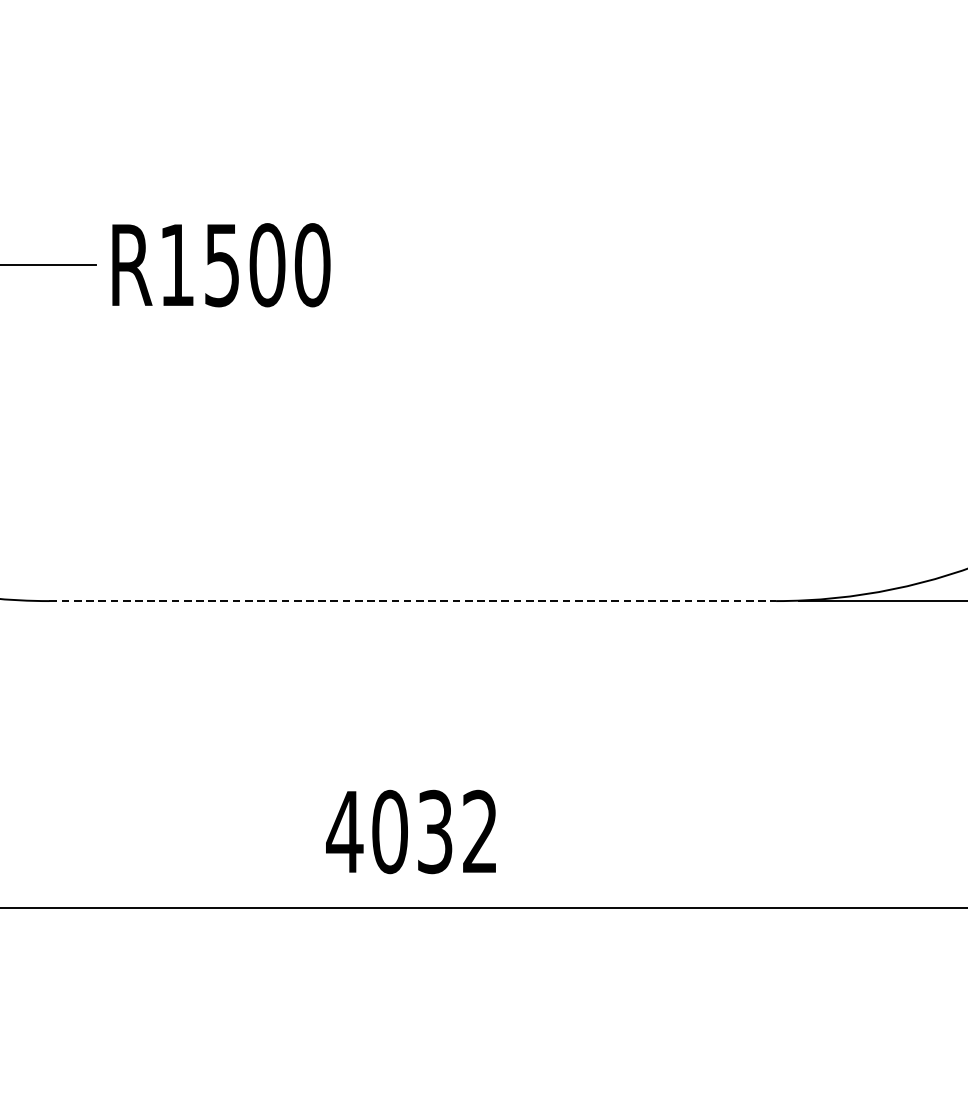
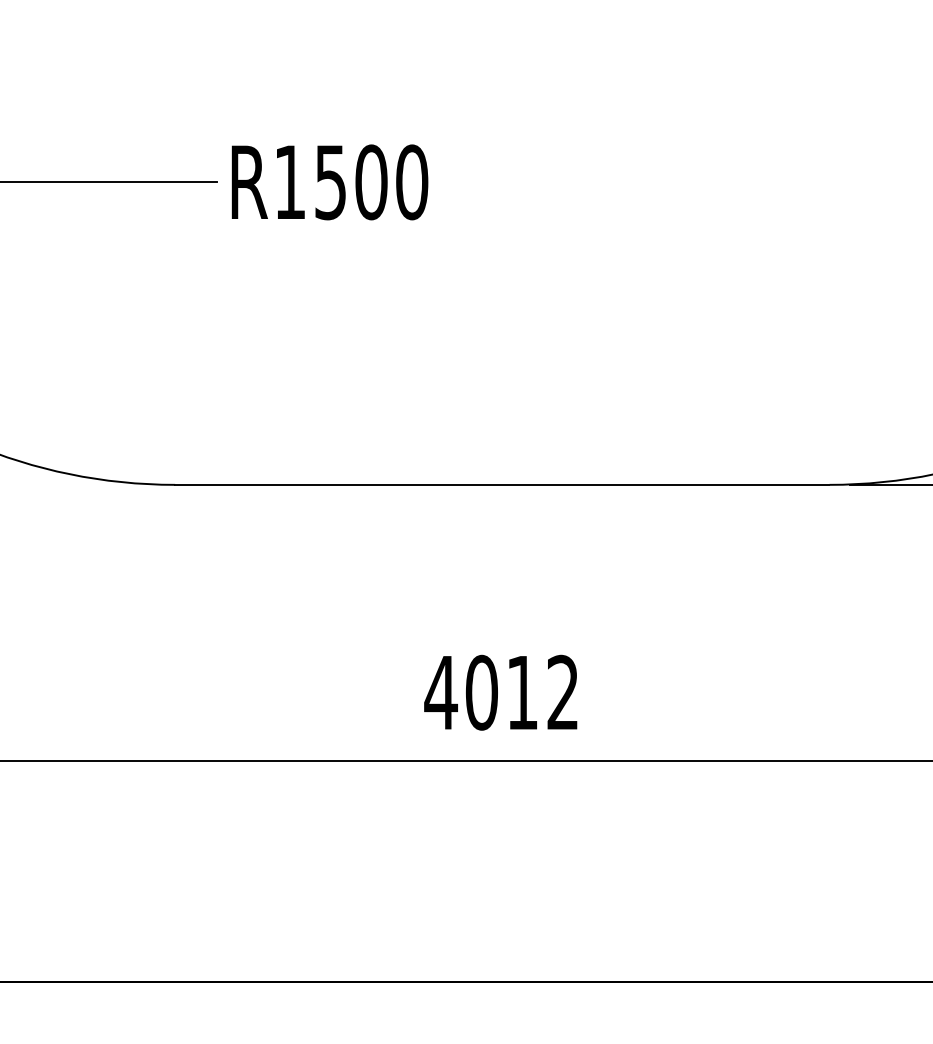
line: (412, 600) -> (502, 484), dashed -> solid
text: (435, 831) -> (522, 692), 4032 -> 4012

